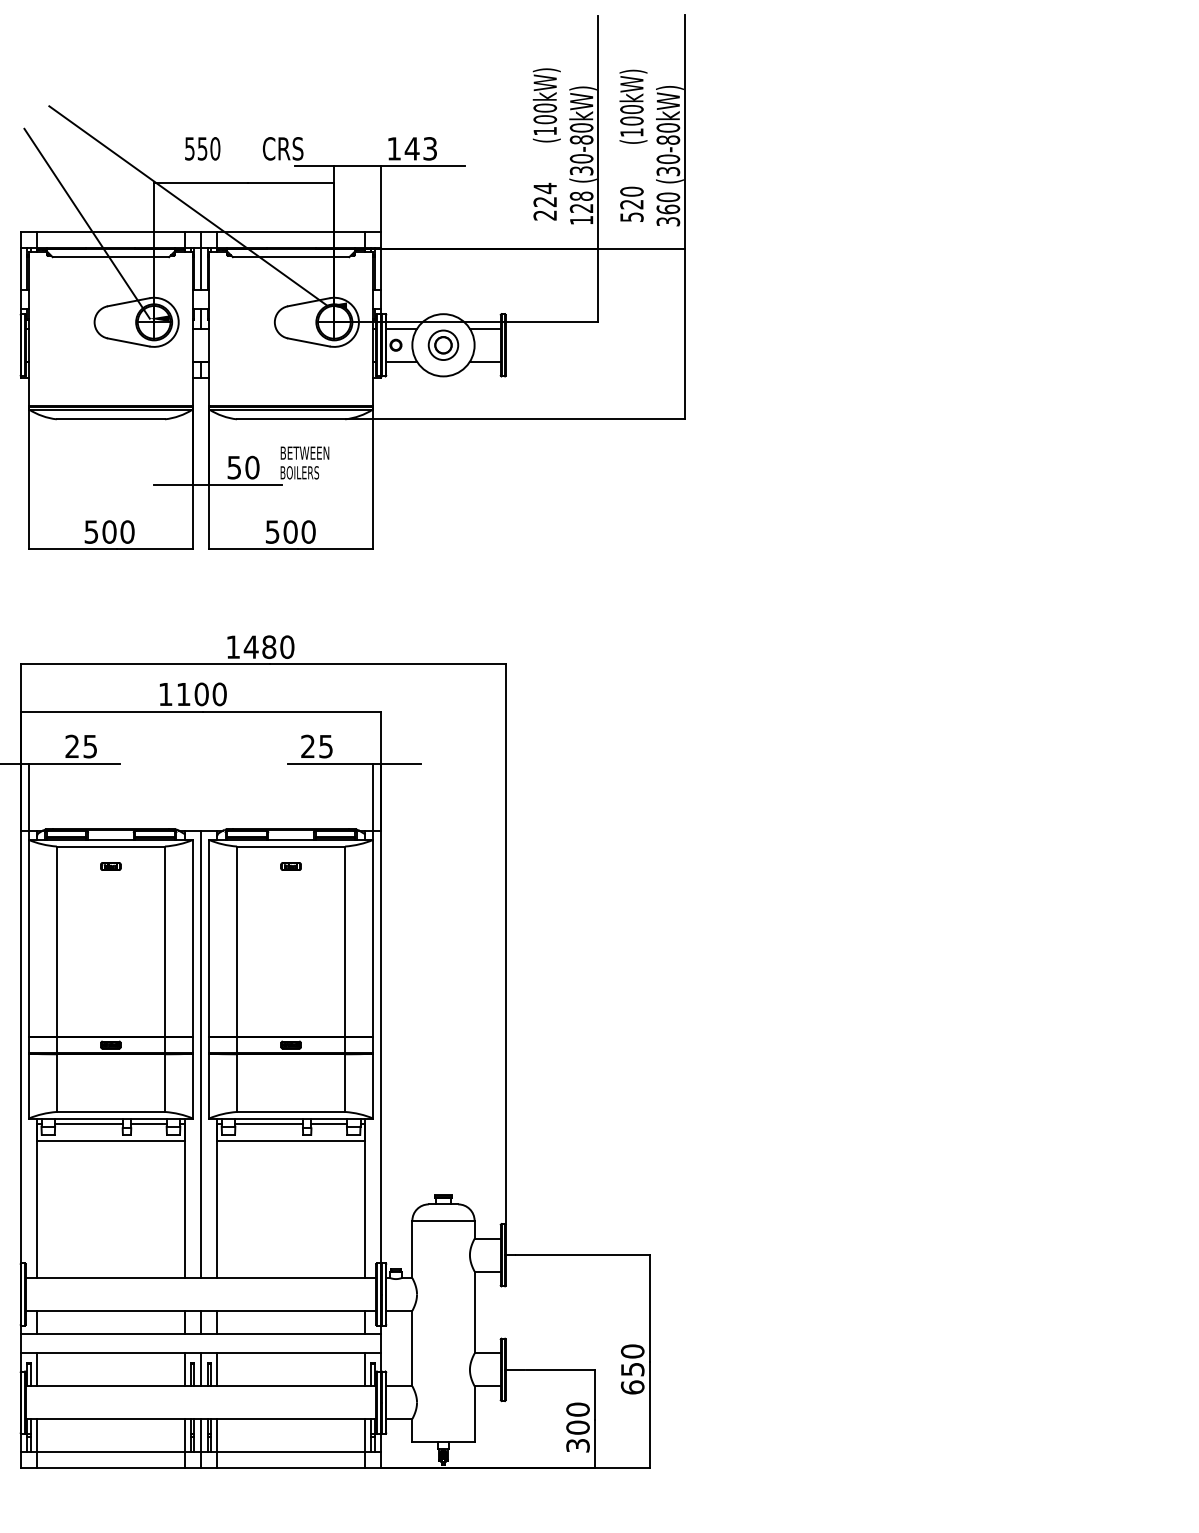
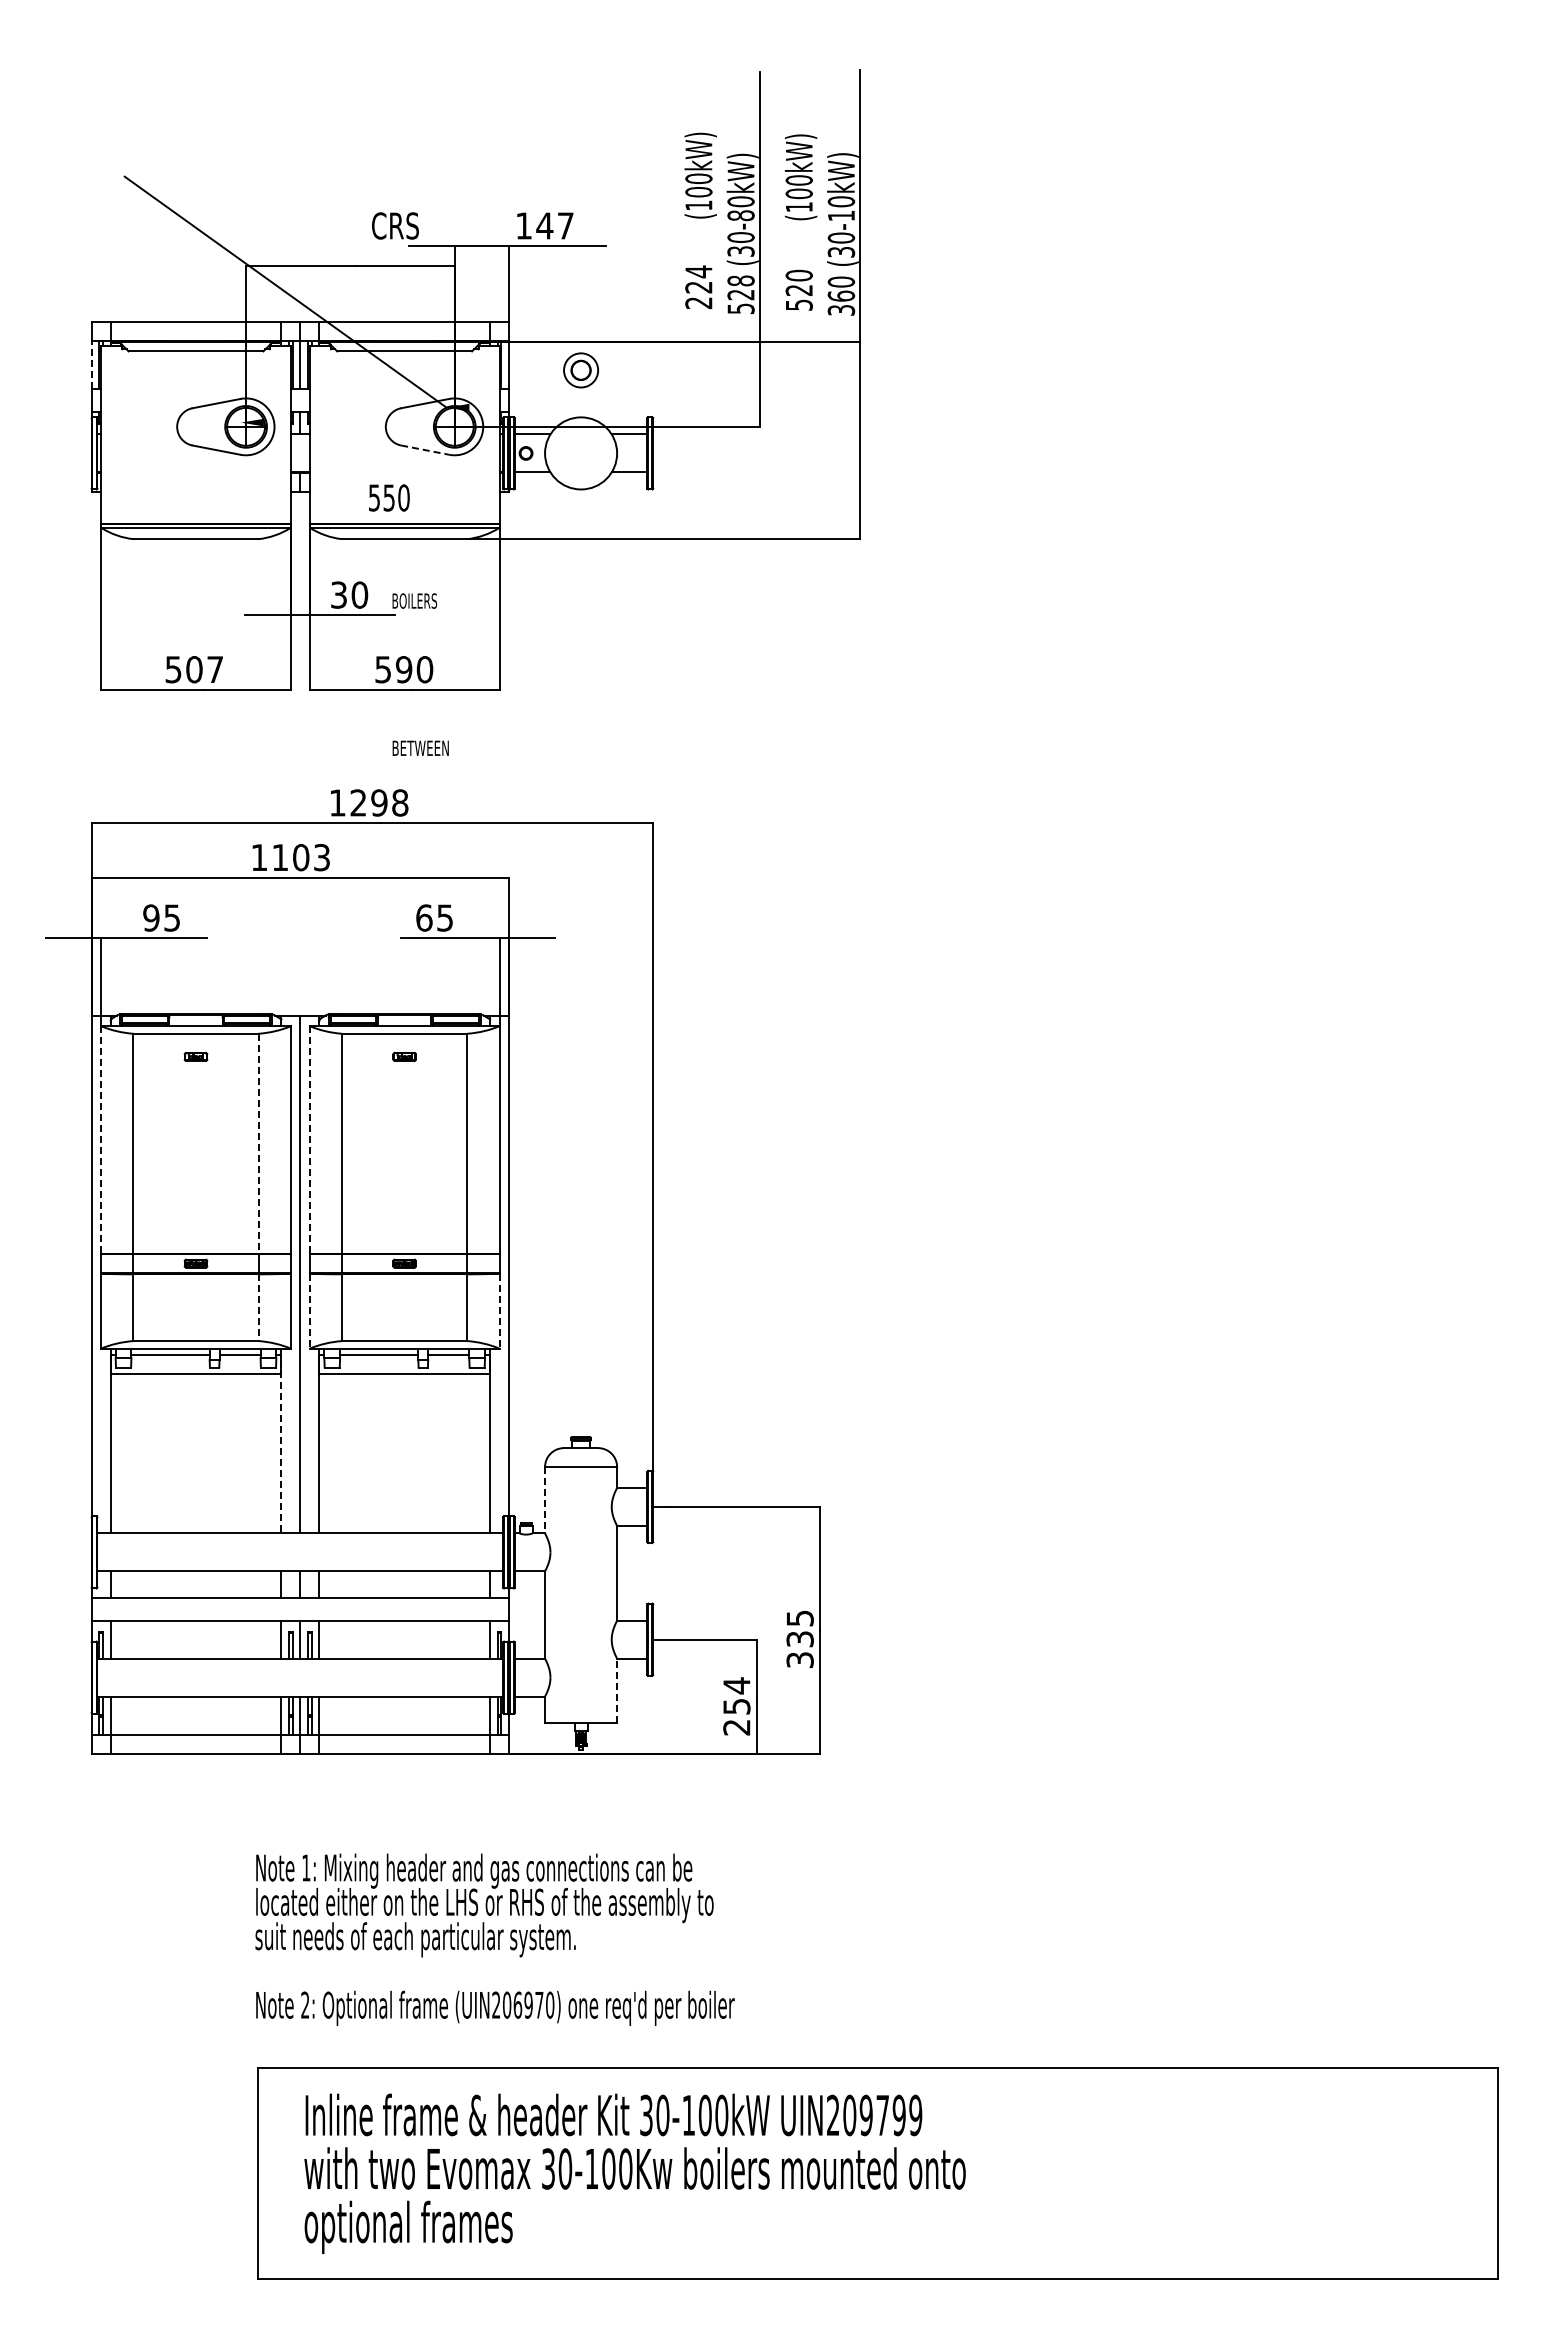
text: (668, 139) -> (841, 215), (30-80kW) -> (30-10kW)
text: (202, 148) -> (389, 497), moved
text: (430, 148) -> (565, 225), 143 -> 147
text: (581, 220) -> (740, 308), 128 -> 528
line: (87, 223) -> (168, 312), removed
line: (20, 268) -> (91, 364), solid -> dashed
line: (309, 342) -> (425, 450), solid -> dashed
part: (443, 345) -> (581, 370), moved
text: (304, 452) -> (420, 747), moved
text: (233, 467) -> (338, 594), 50 -> 30
text: (127, 531) -> (215, 669), 500 -> 507
text: (290, 531) -> (403, 669), 500 -> 590
text: (268, 646) -> (378, 802), 1480 -> 1298
text: (219, 694) -> (321, 857), 1100 -> 1103
text: (72, 746) -> (151, 917), 25 -> 95
text: (308, 746) -> (424, 917), 25 -> 65
line: (29, 938) -> (101, 1140), solid -> dashed
line: (208, 938) -> (309, 1140), solid -> dashed
line: (164, 942) -> (258, 1144), solid -> dashed
line: (164, 1083) -> (258, 1308), solid -> dashed
line: (208, 1086) -> (309, 1311), solid -> dashed
line: (373, 1086) -> (499, 1311), solid -> dashed
line: (184, 1198) -> (281, 1441), solid -> dashed
line: (412, 1249) -> (545, 1500), solid -> dashed
text: (632, 1369) -> (799, 1639), 650 -> 335
line: (474, 1413) -> (617, 1690), solid -> dashed
text: (577, 1427) -> (736, 1706), 300 -> 254

